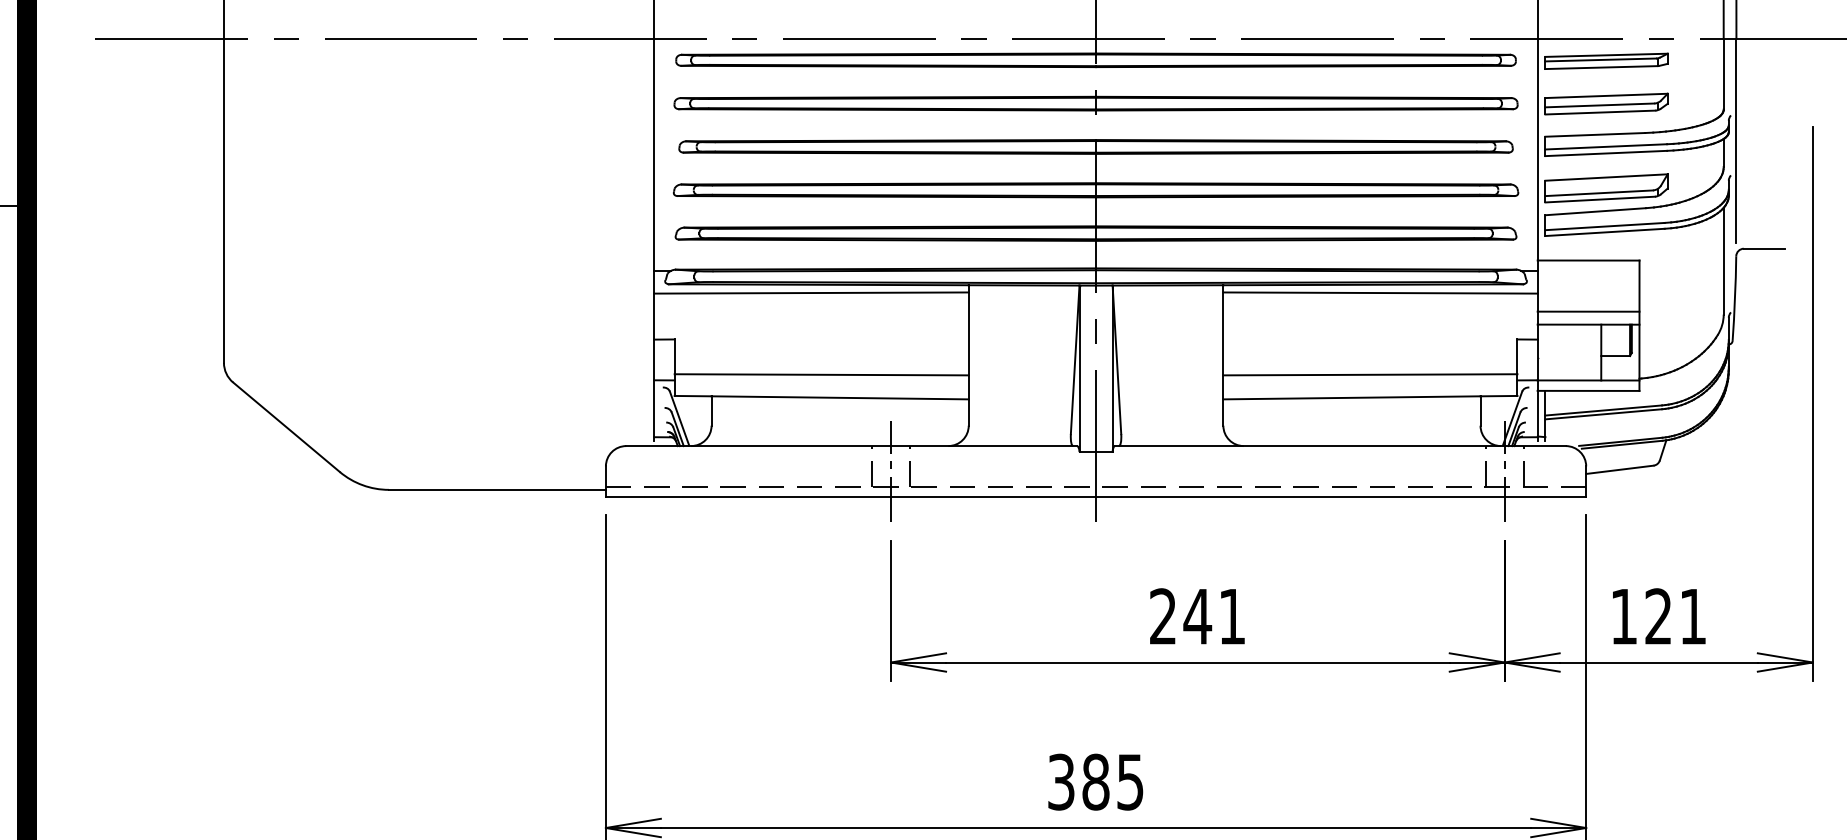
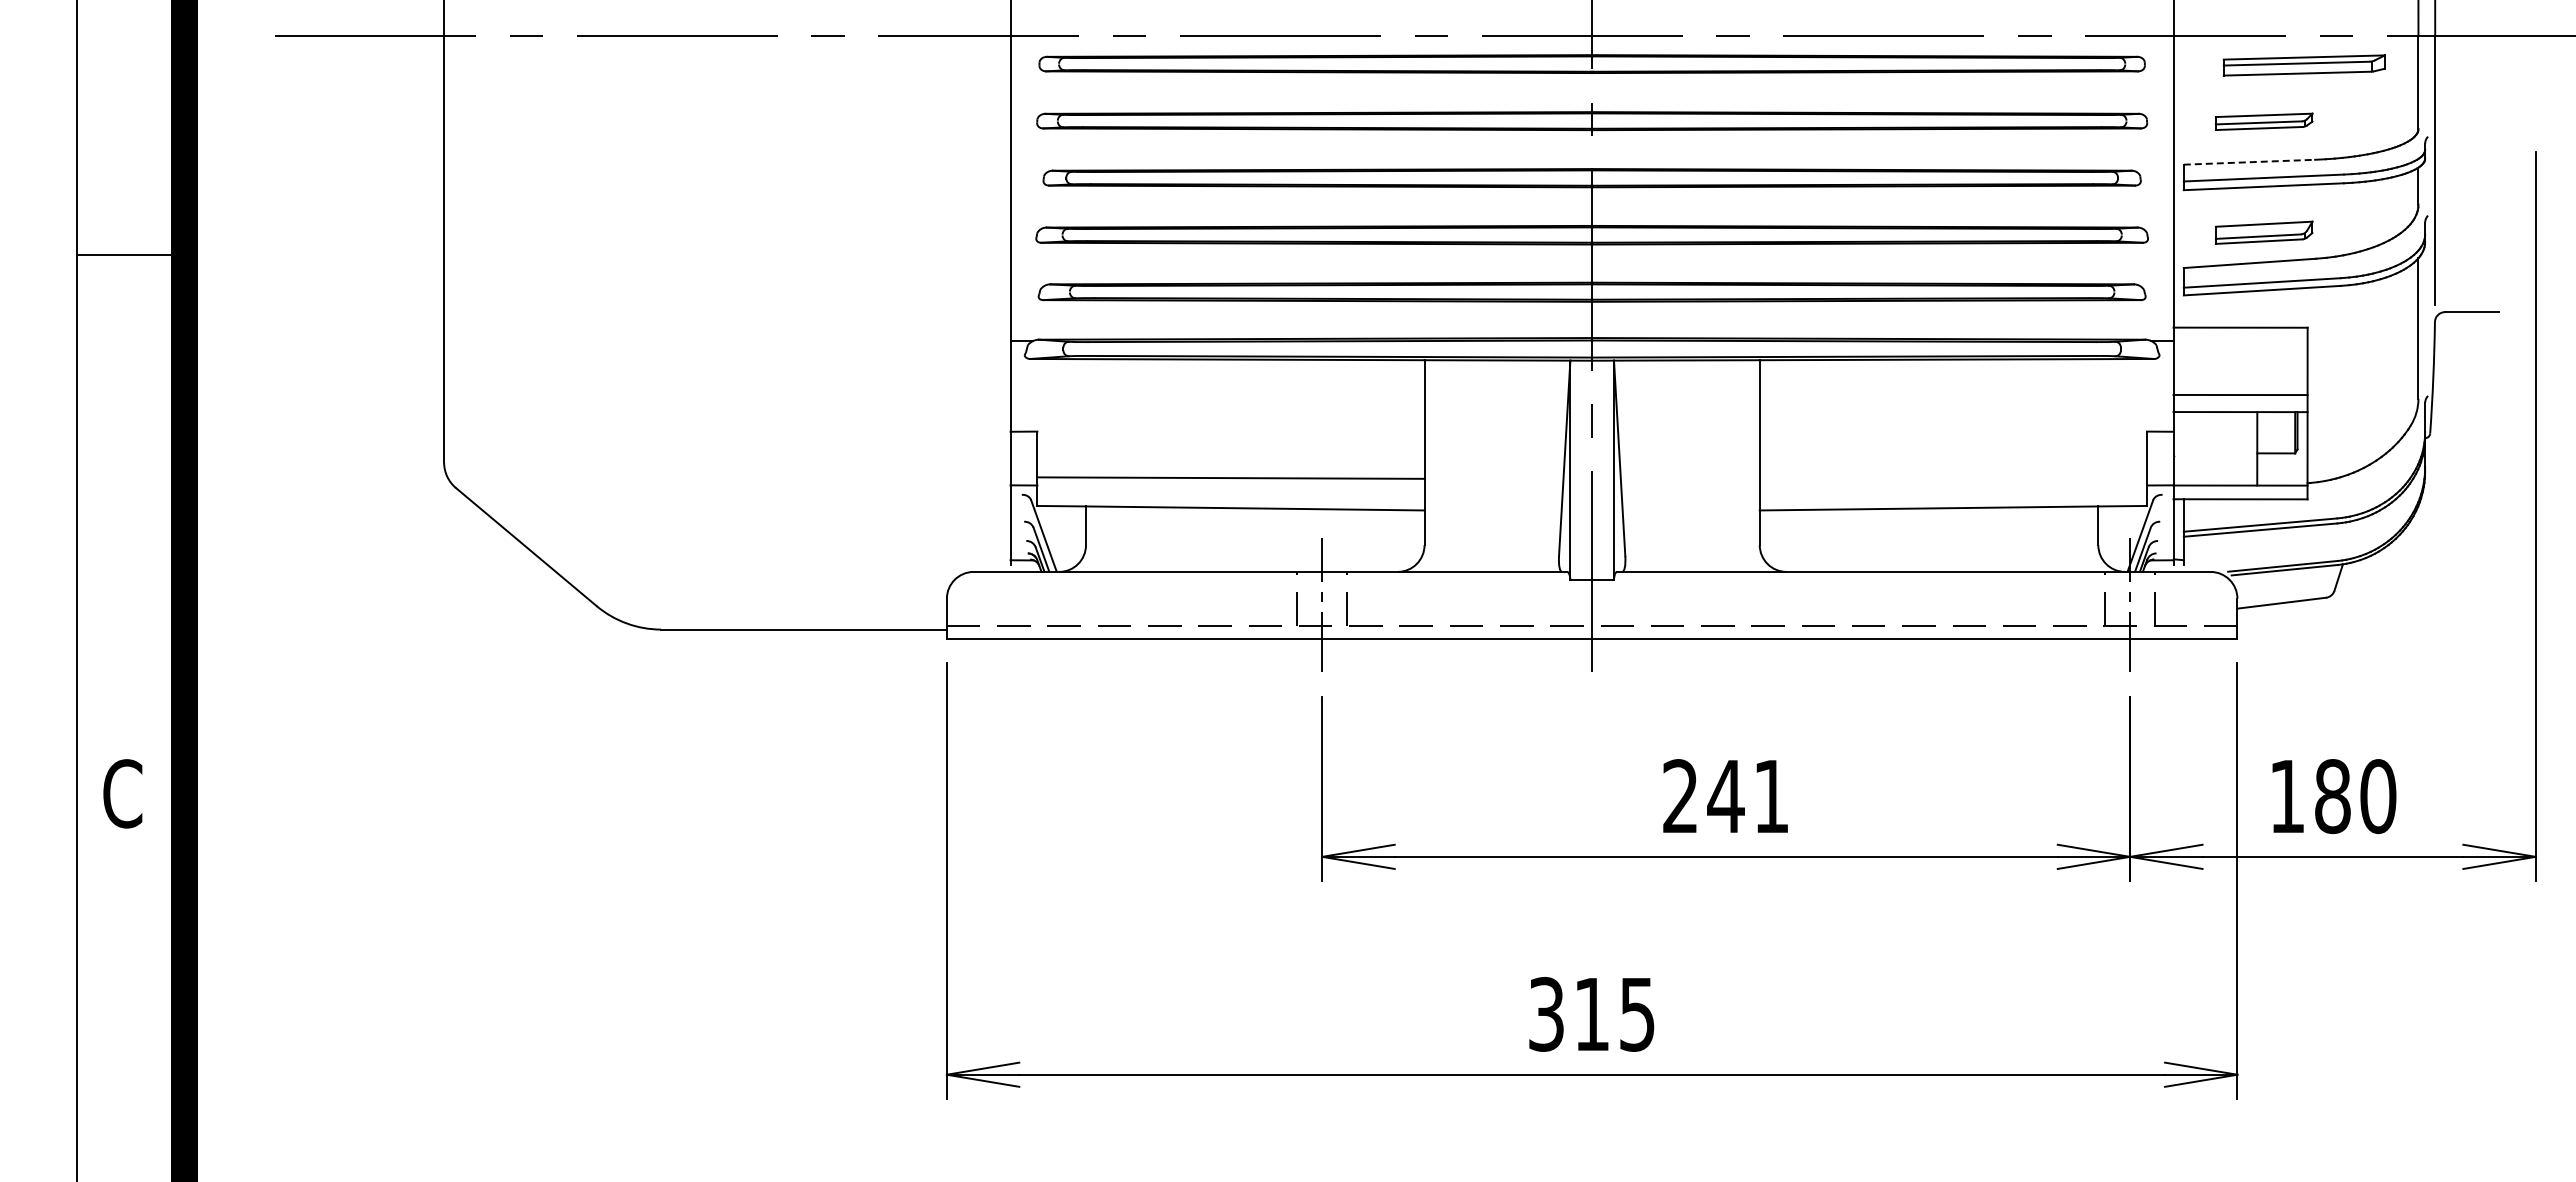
part: (1606, 61) -> (2303, 65), moved
part: (1606, 103) -> (2263, 121), size x0.6
line: (1595, 135) -> (2249, 162), solid -> dashed
part: (1606, 188) -> (2263, 232), size x0.6
line: (811, 293) -> (1217, 370), removed
line: (1380, 293) -> (1966, 370), removed
line: (1369, 374) -> (1952, 477), removed
text: (1675, 616) -> (2355, 796), 121 -> 180
text: (1095, 782) -> (1591, 1014), 385 -> 315

